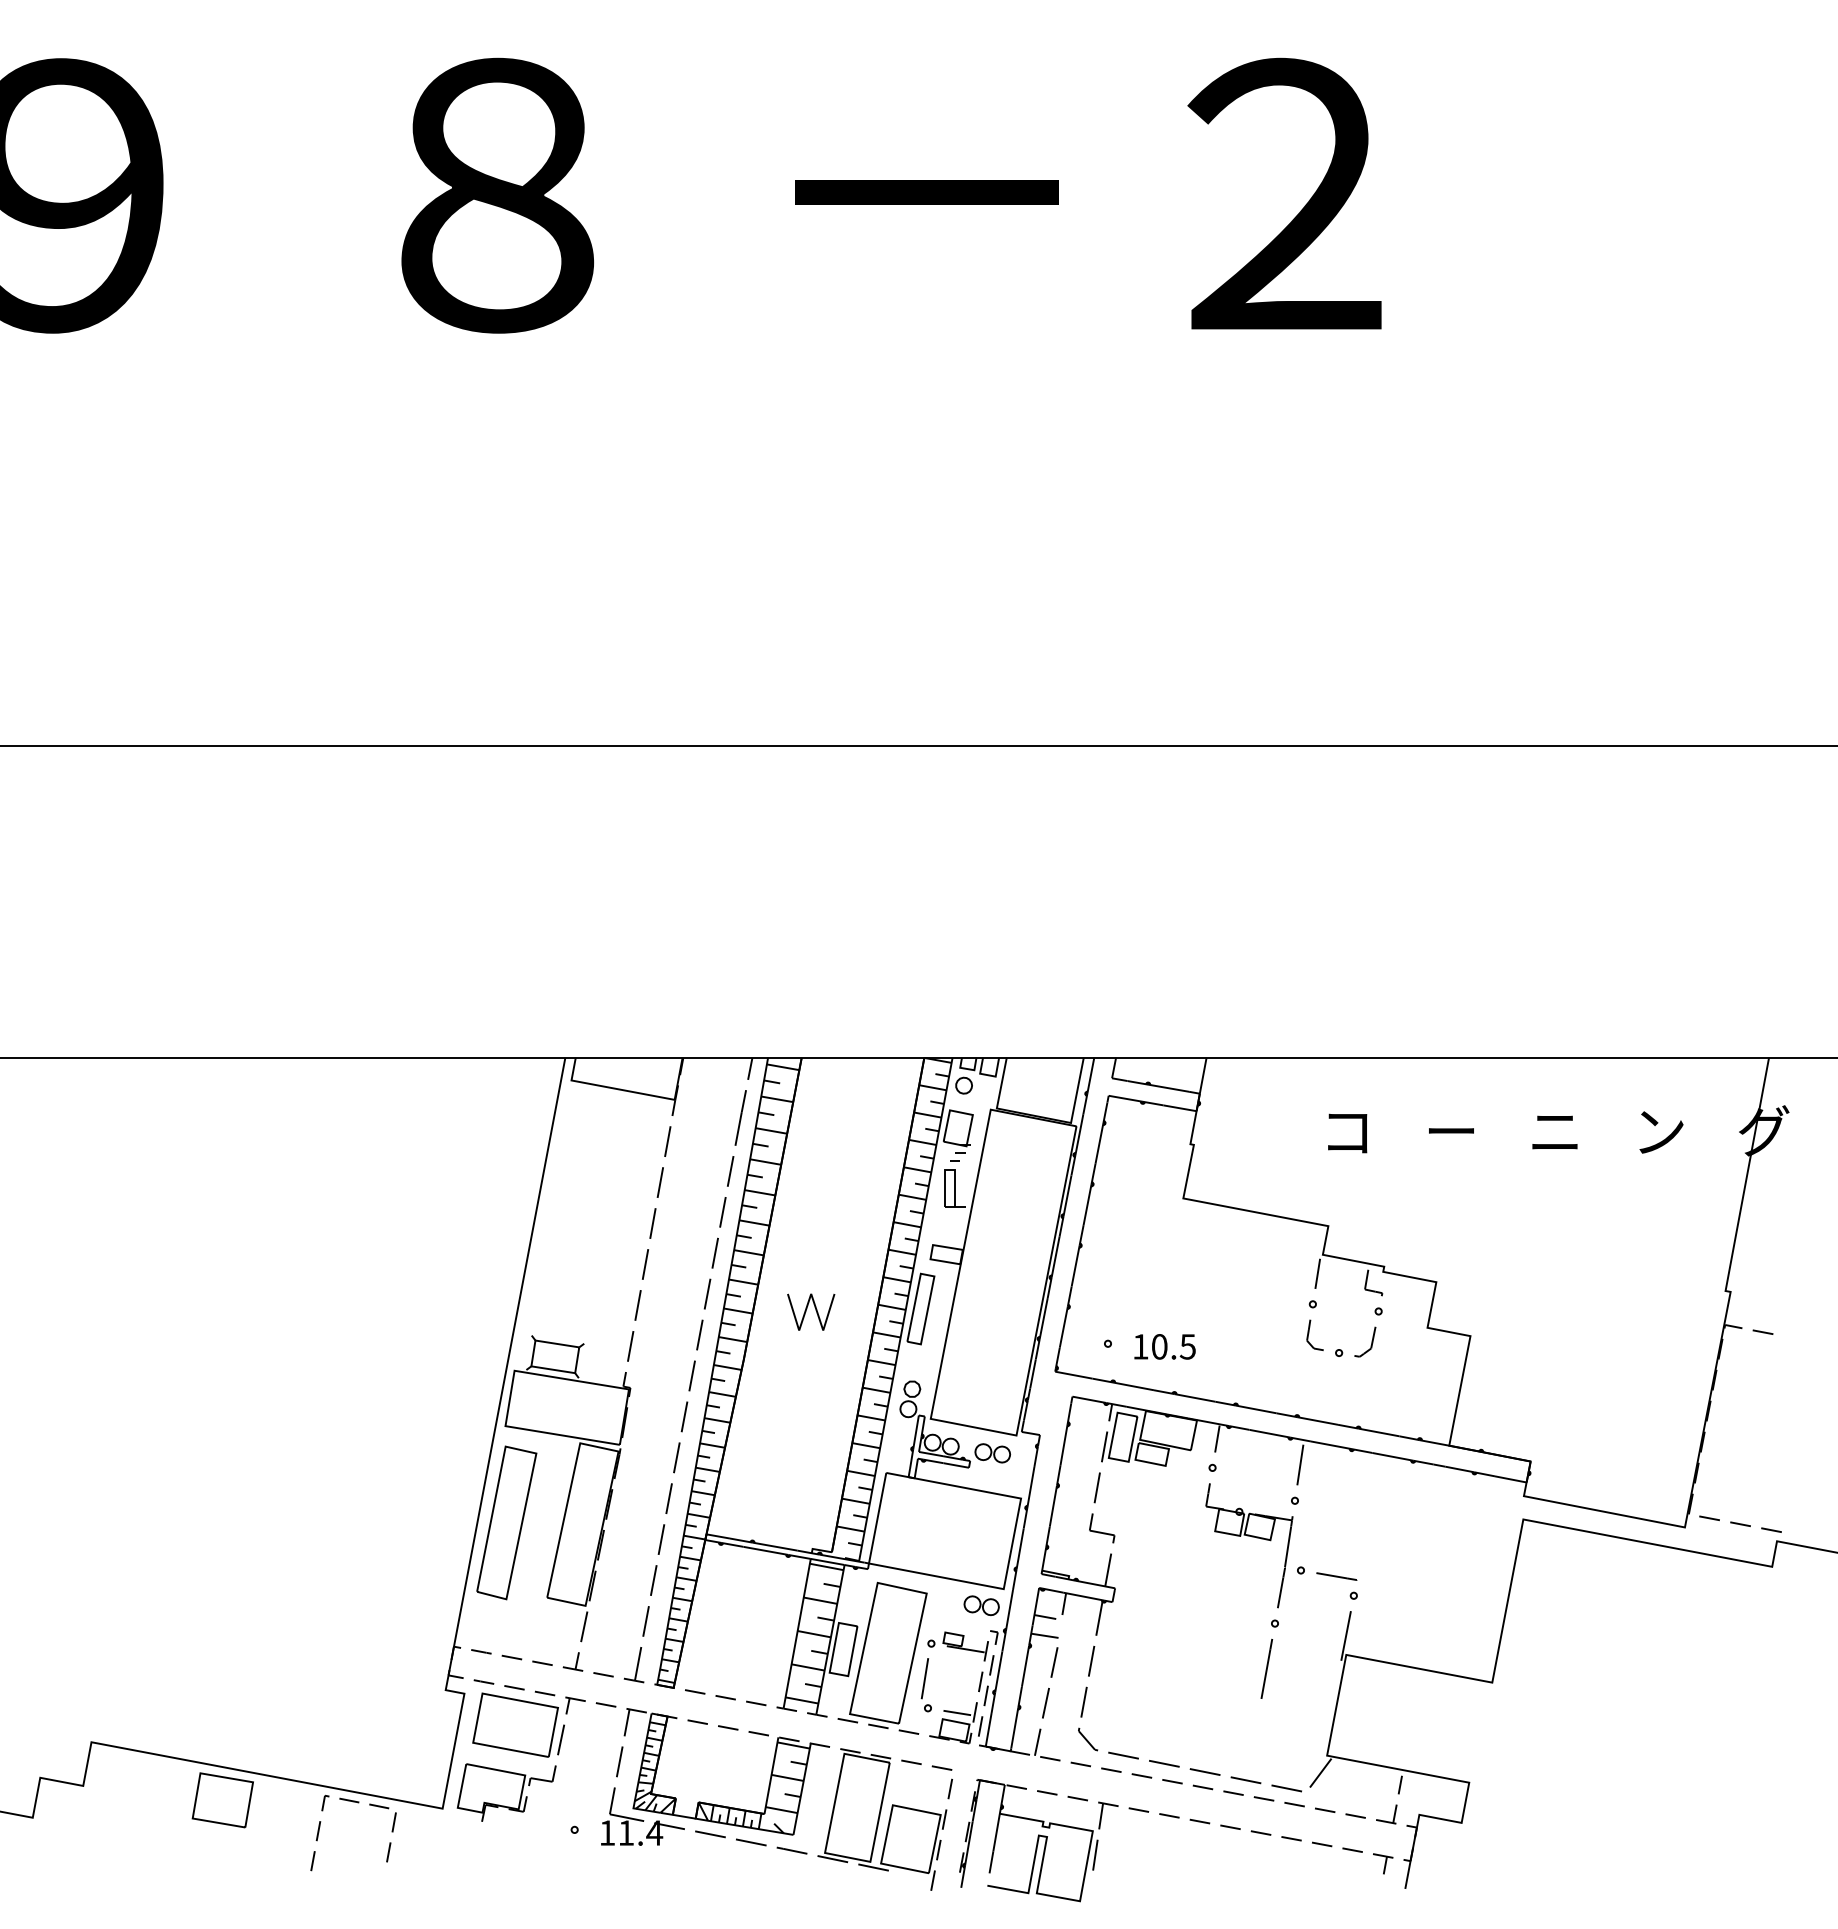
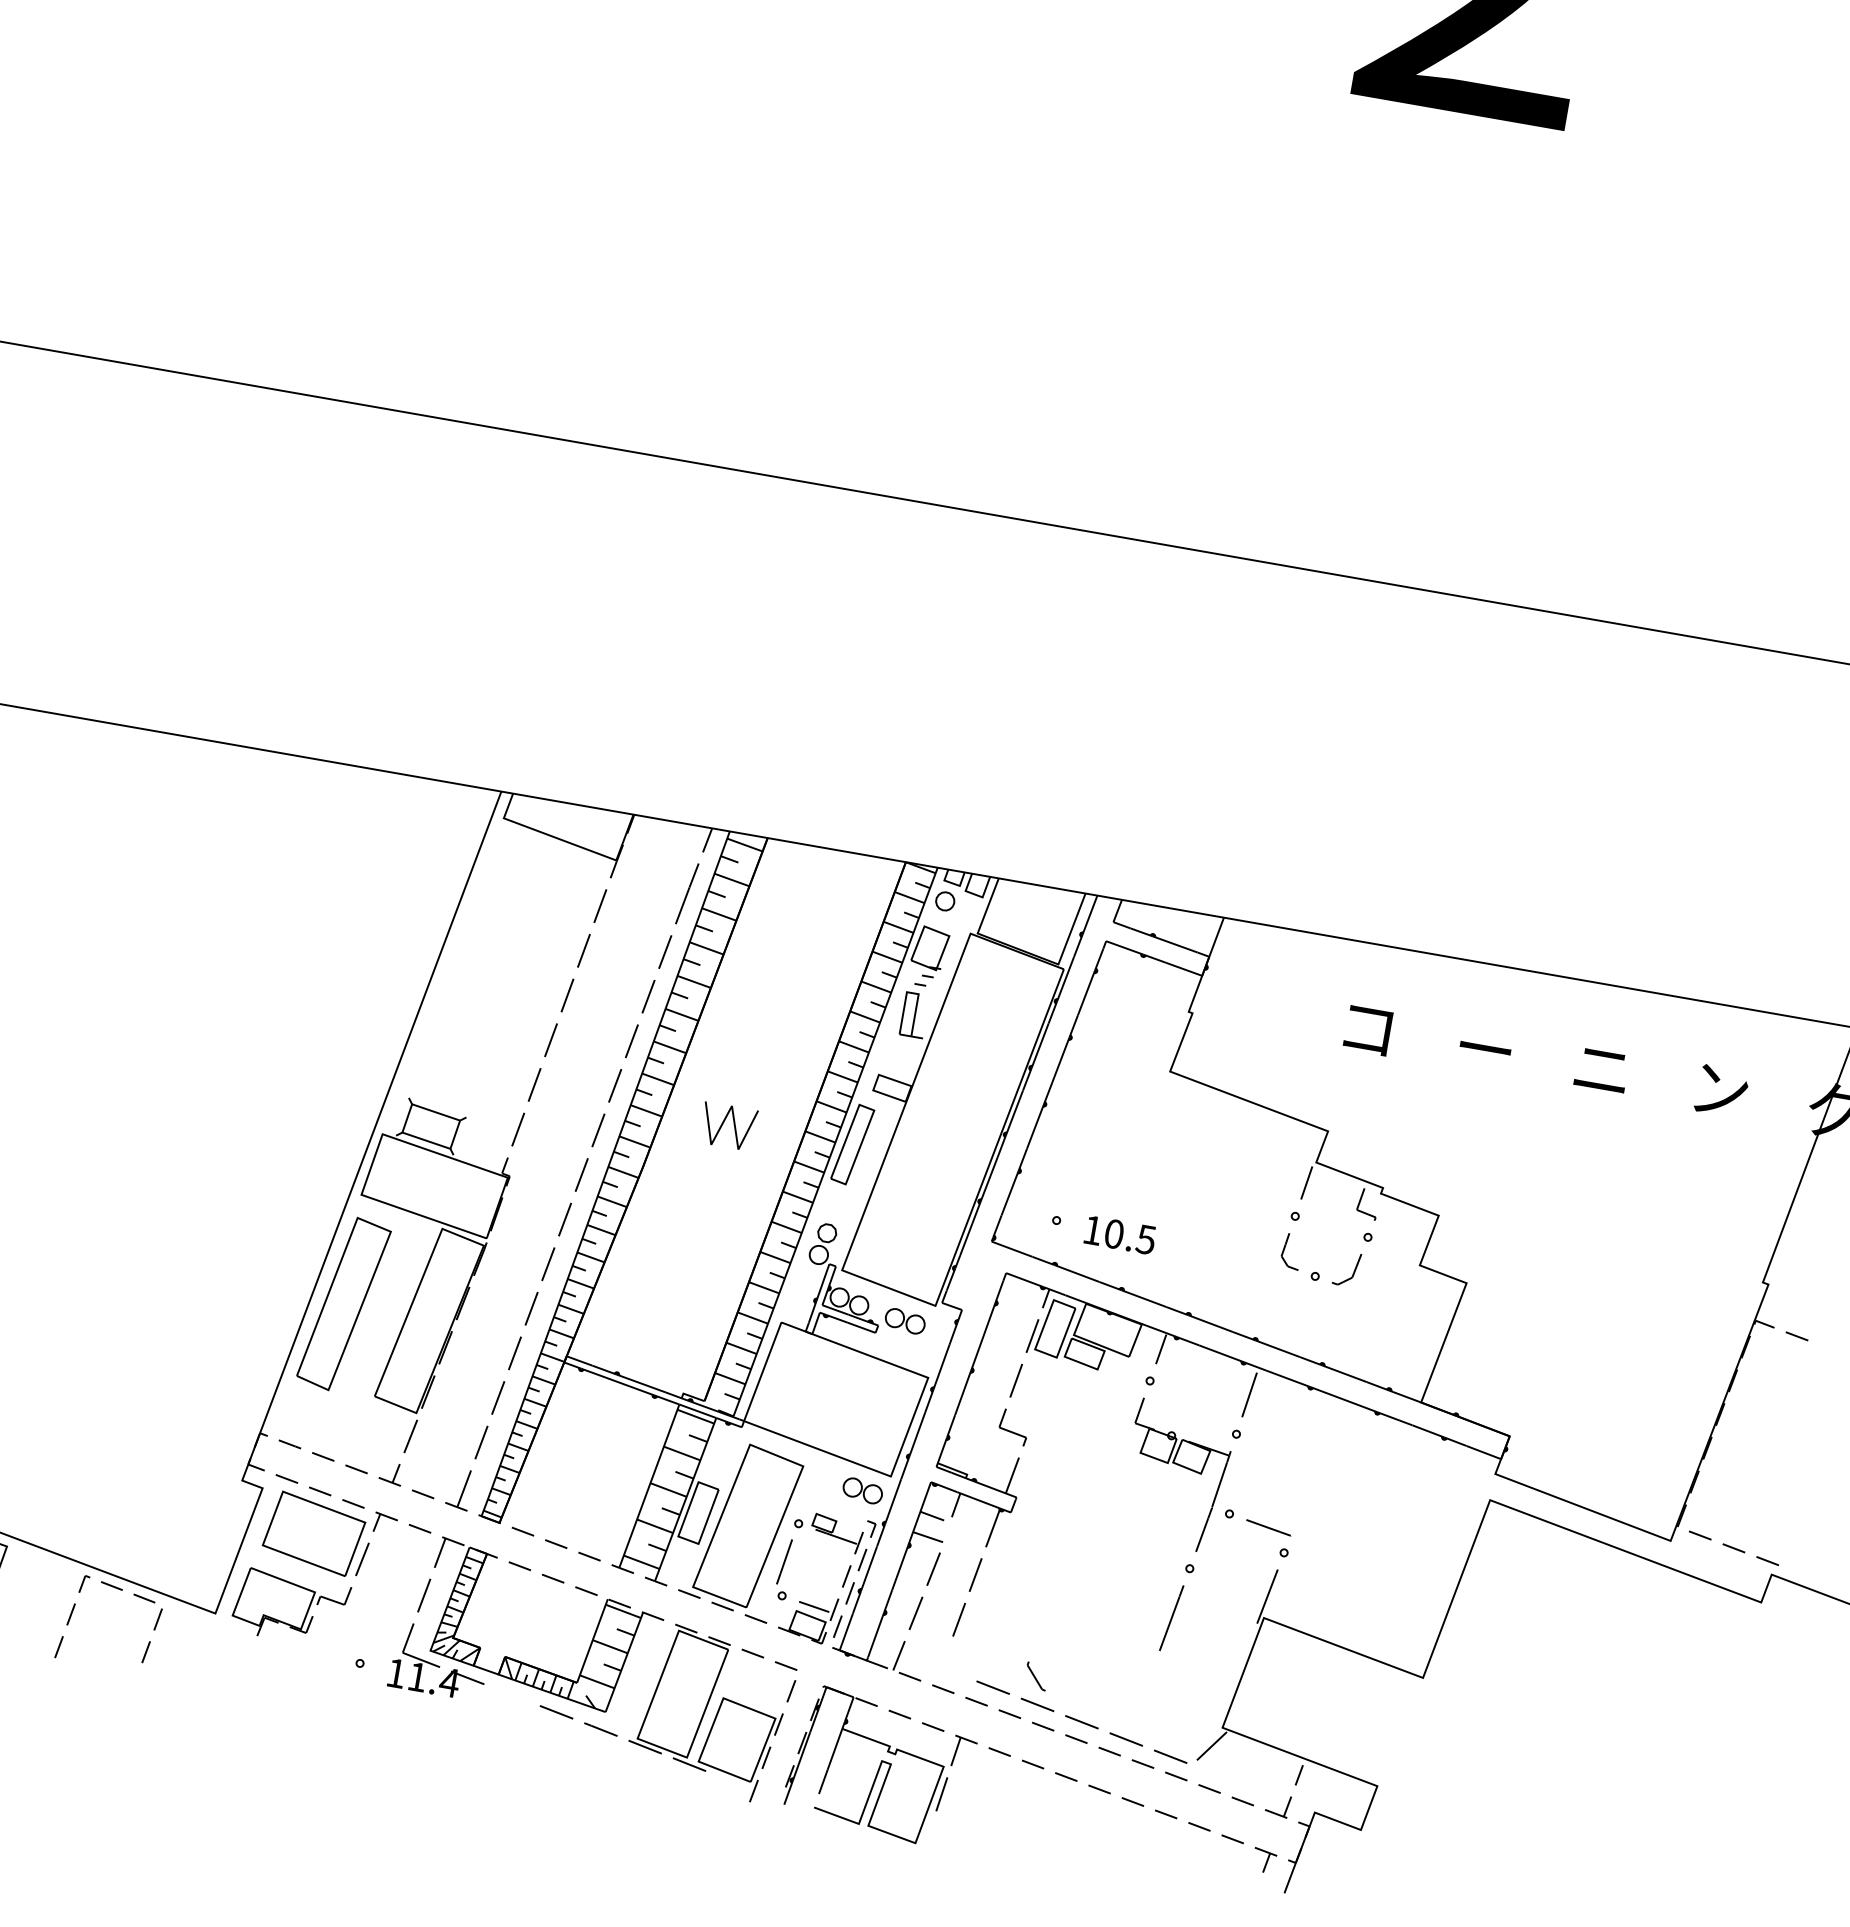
part: (1088, 1739) -> (1036, 1676), moved
line: (710, 1834) -> (512, 1695), removed

